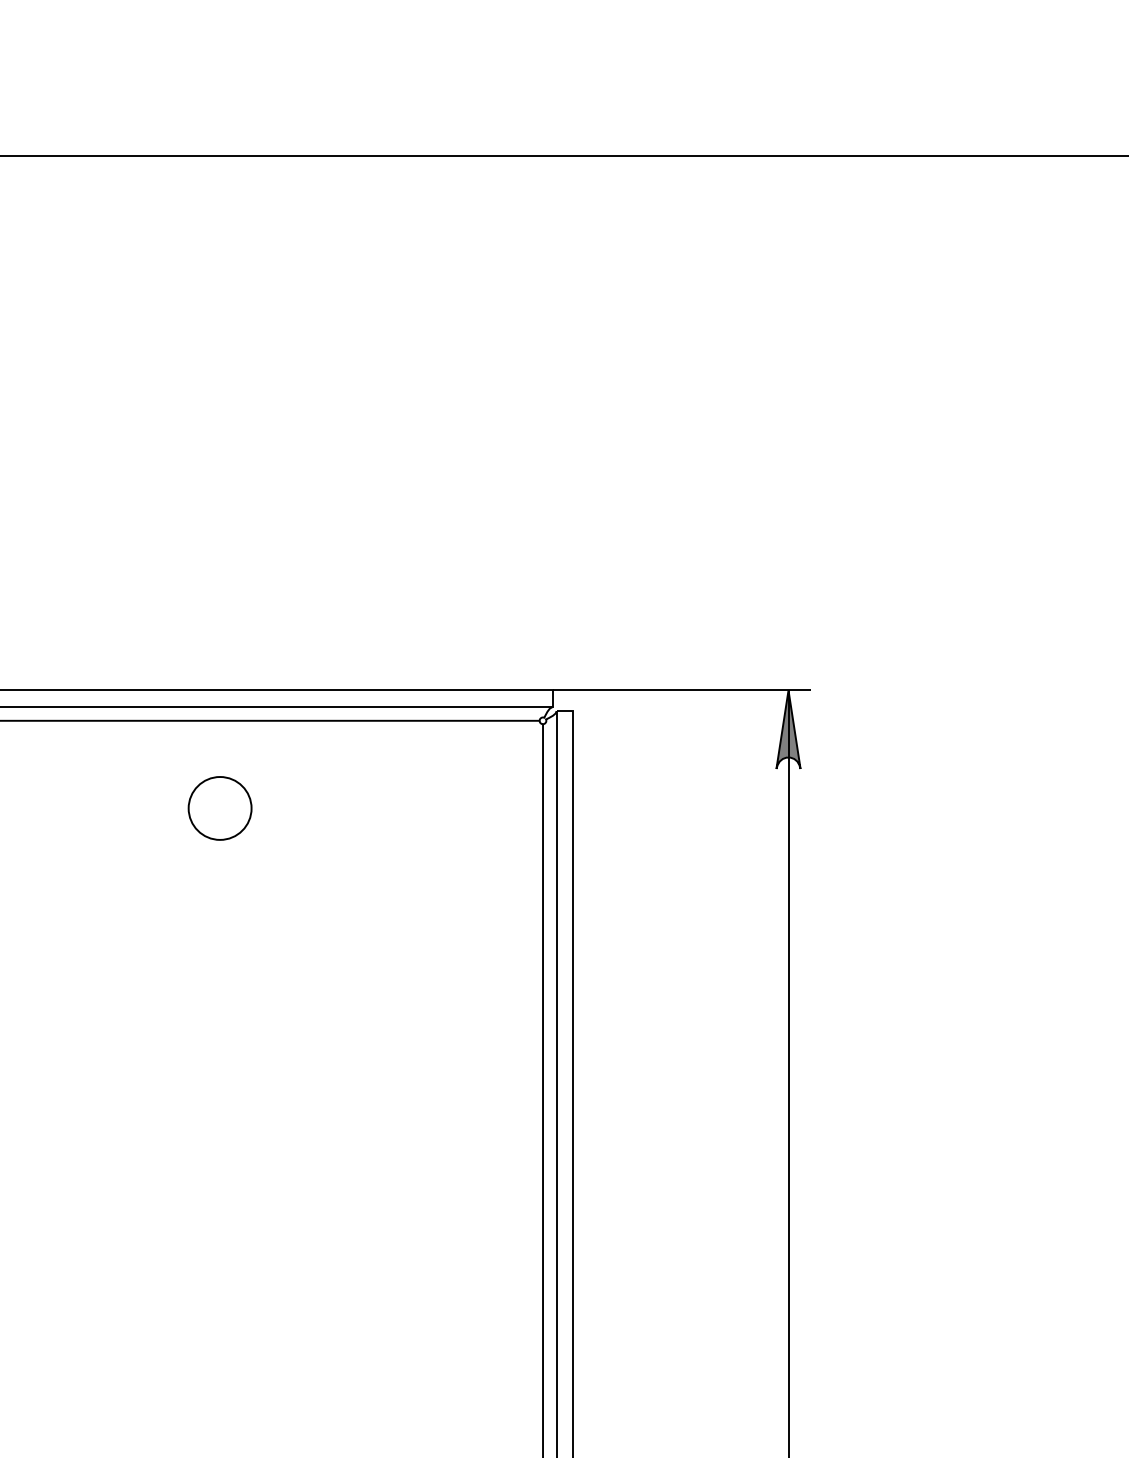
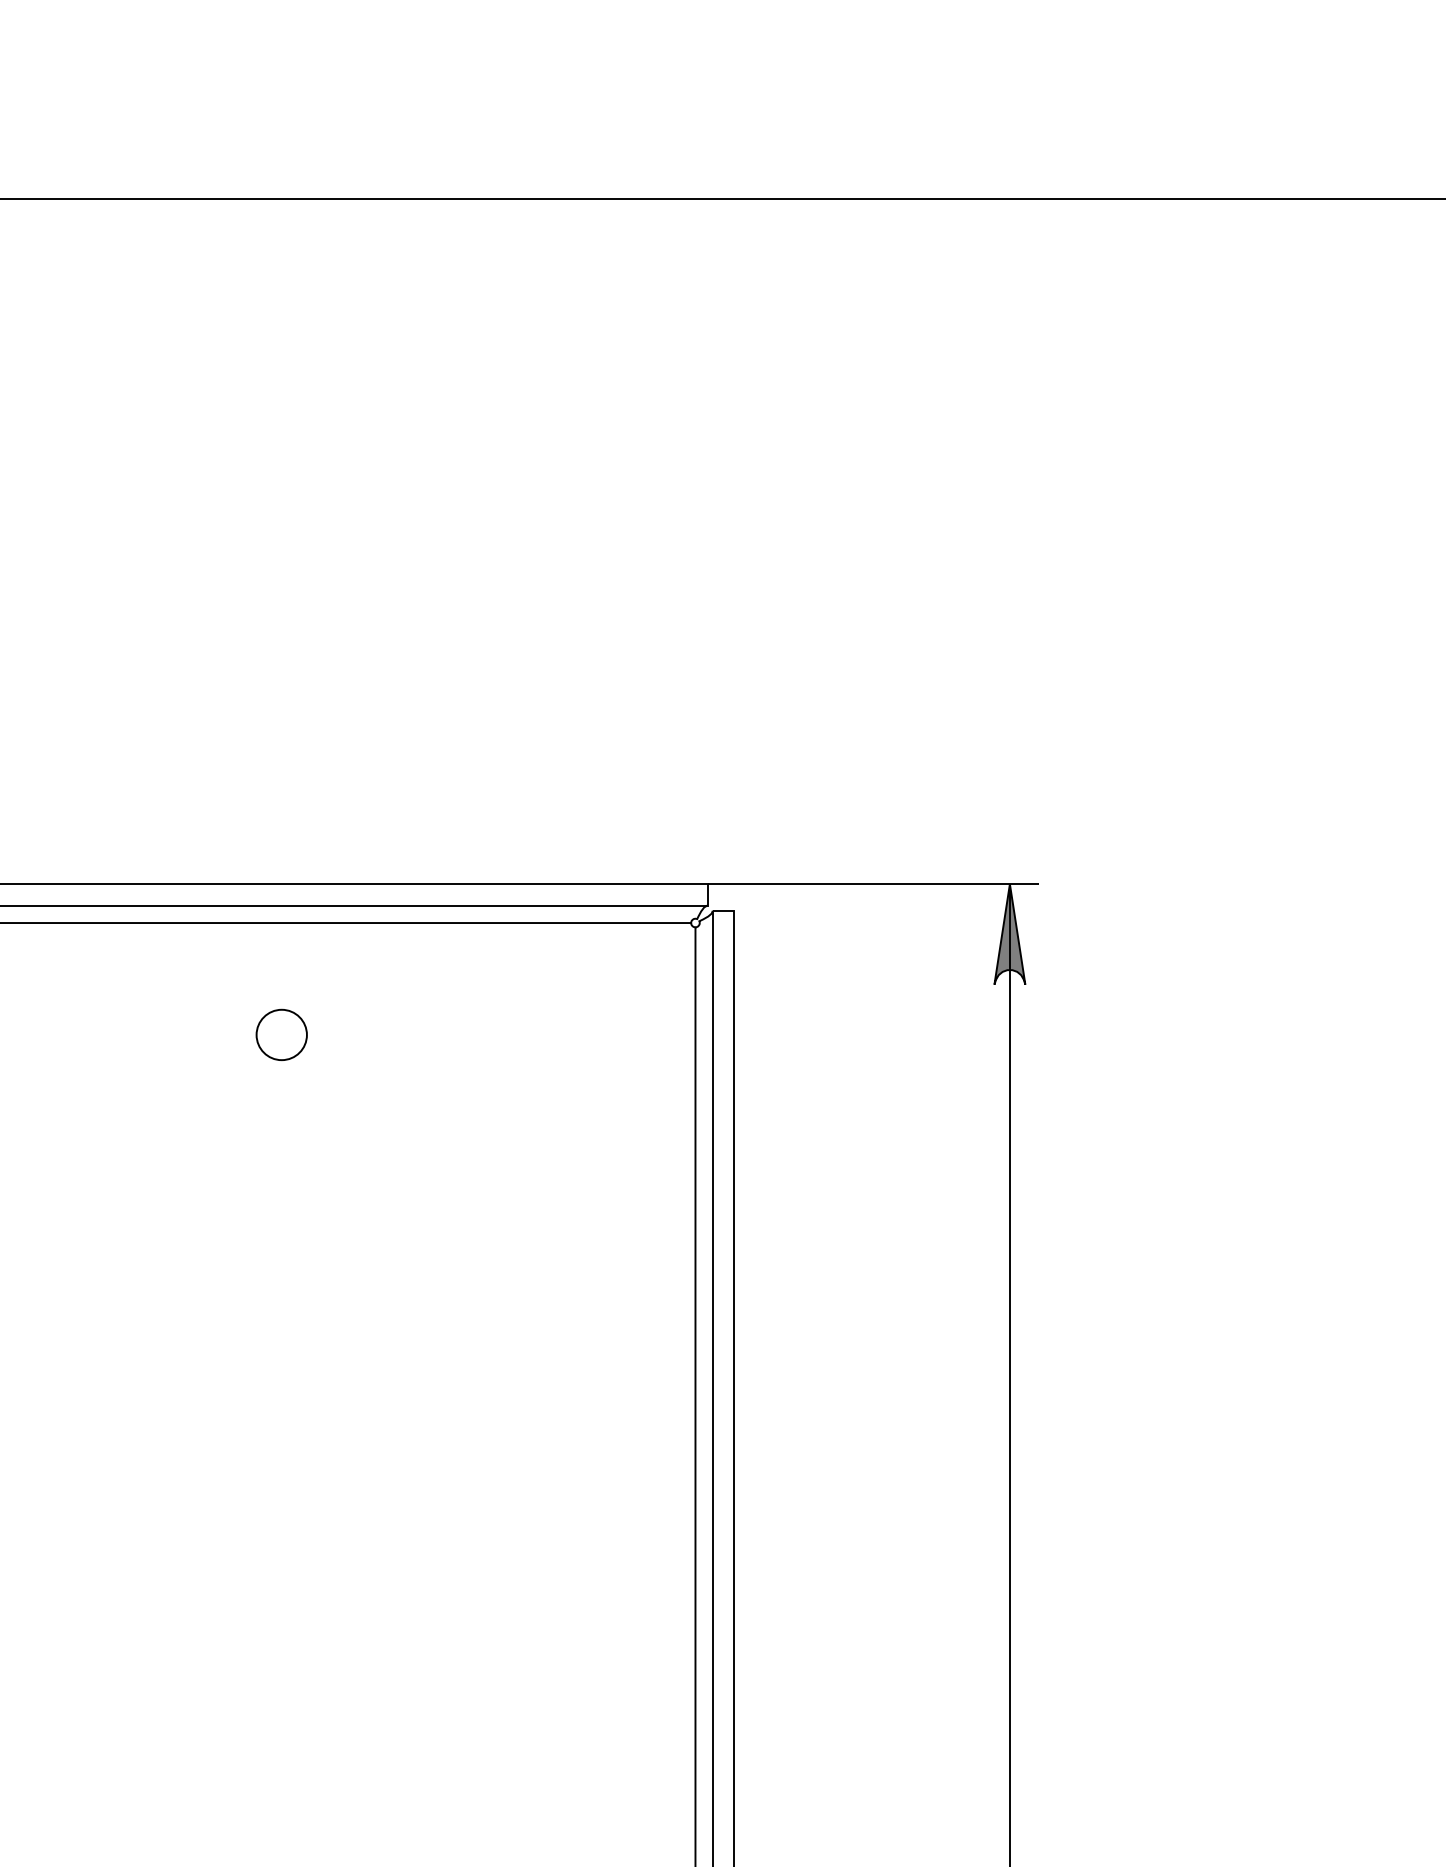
circle: (219, 807) -> (281, 1034), size x0.62

